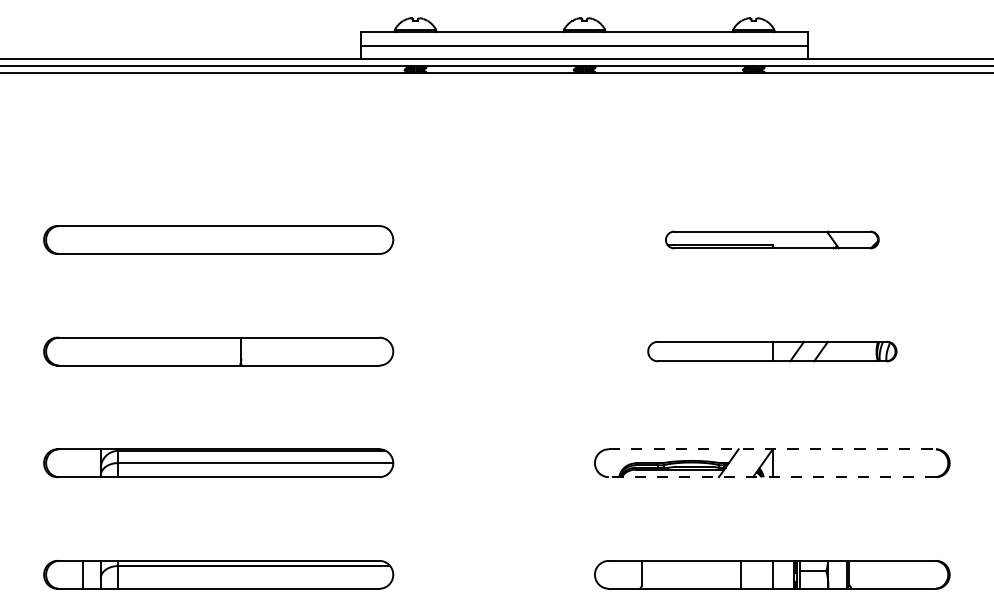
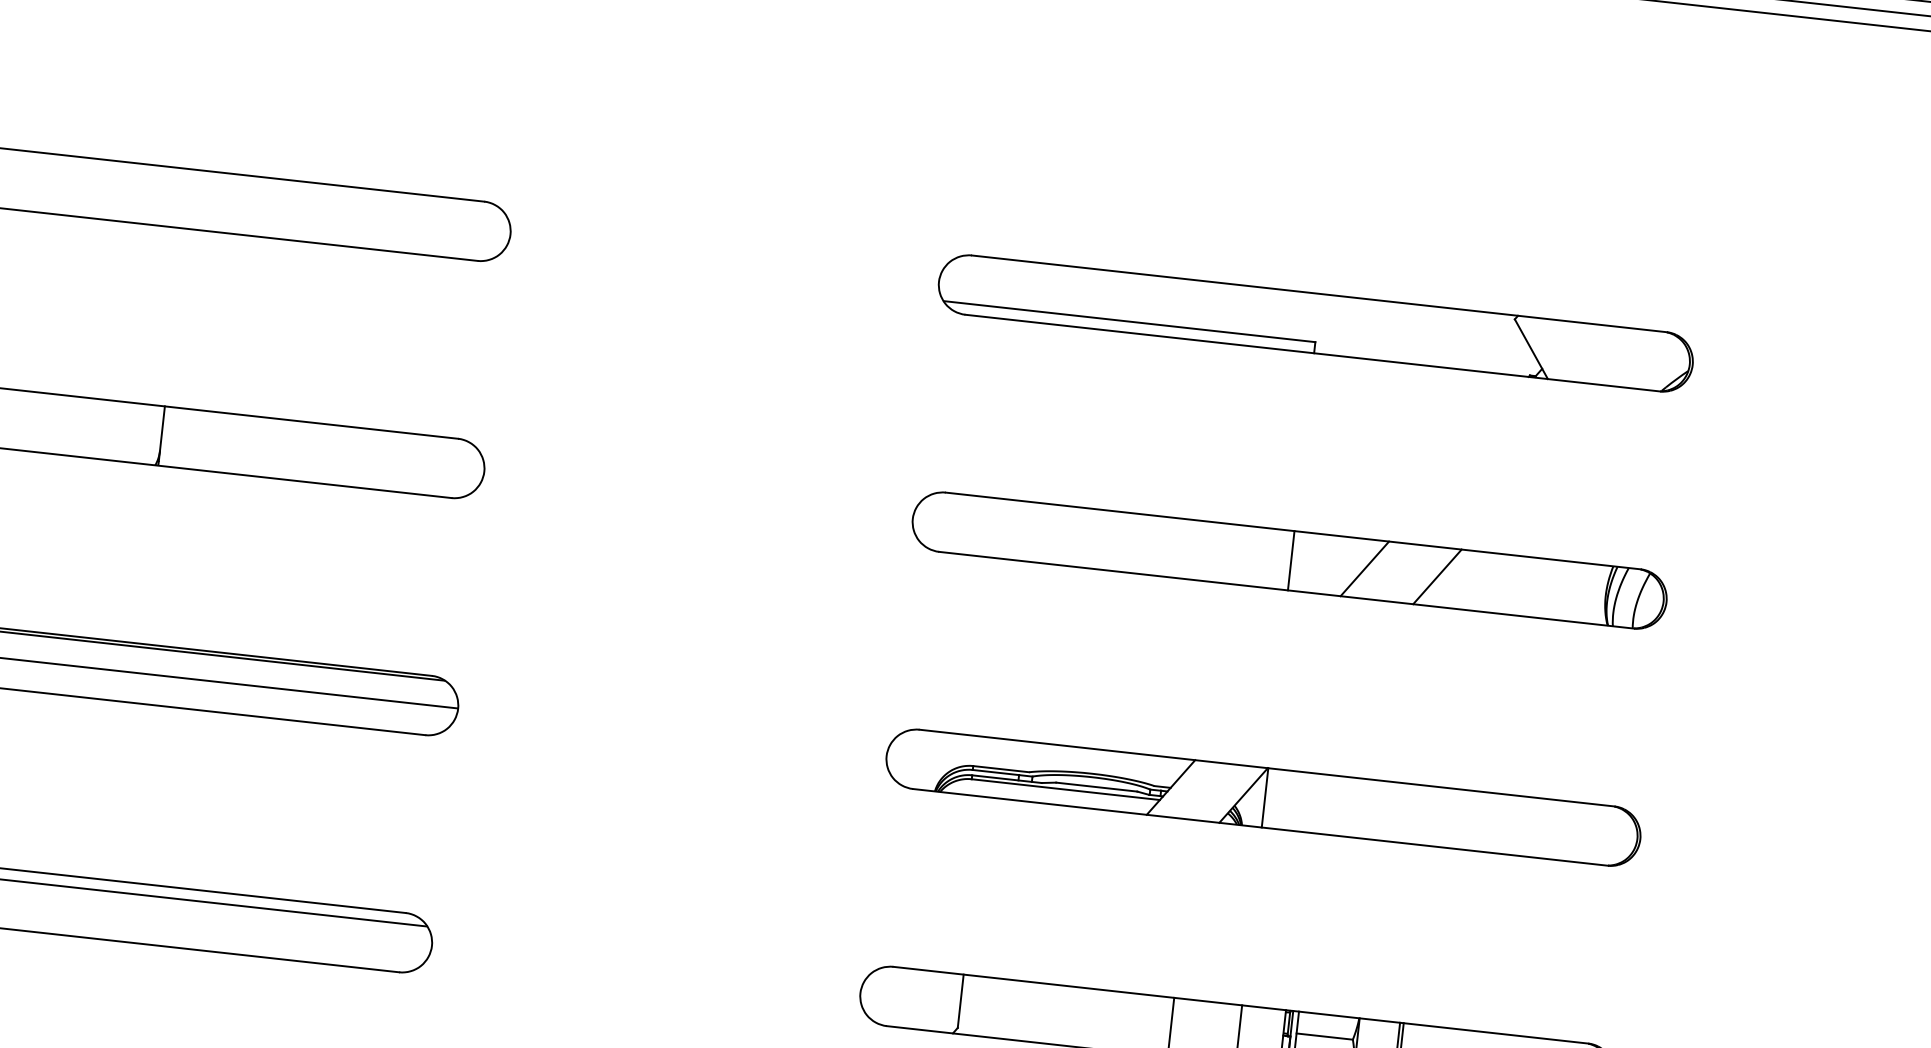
part: (772, 239) -> (1316, 322), size x1.67
part: (772, 351) -> (1290, 560), size x1.43
line: (772, 449) -> (1267, 768), dashed -> solid
line: (772, 477) -> (1260, 828), dashed -> solid

